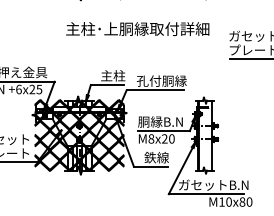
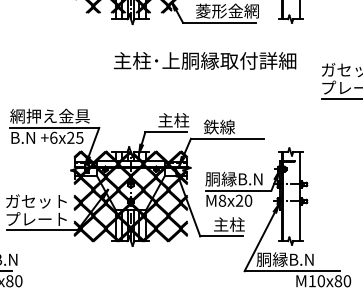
text: (161, 80) -> (235, 126), 孔付胴縁 -> 鉄線
text: (156, 157) -> (228, 224), 鉄線 -> 主柱
text: (212, 185) -> (300, 259), ガセットB.N -> 胴縁B.N

